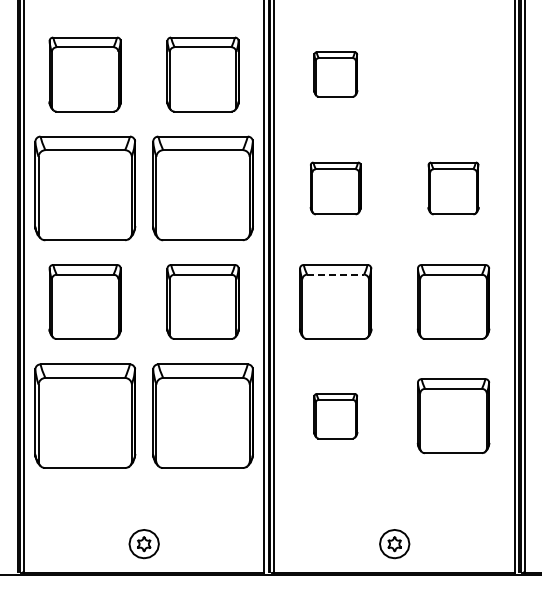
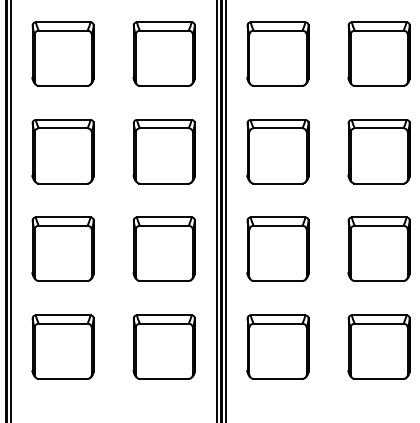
part: (335, 74) -> (277, 54), size x1.67
part: (453, 74) -> (379, 54), added
part: (84, 188) -> (62, 151), size x0.71
part: (202, 188) -> (163, 151), size x0.71
part: (335, 188) -> (277, 151), size x1.43
part: (453, 188) -> (379, 151), size x1.43
line: (336, 274) -> (278, 225), dashed -> solid
part: (84, 415) -> (62, 346), size x0.71
part: (202, 415) -> (163, 346), size x0.71
part: (335, 416) -> (277, 347), size x1.67

